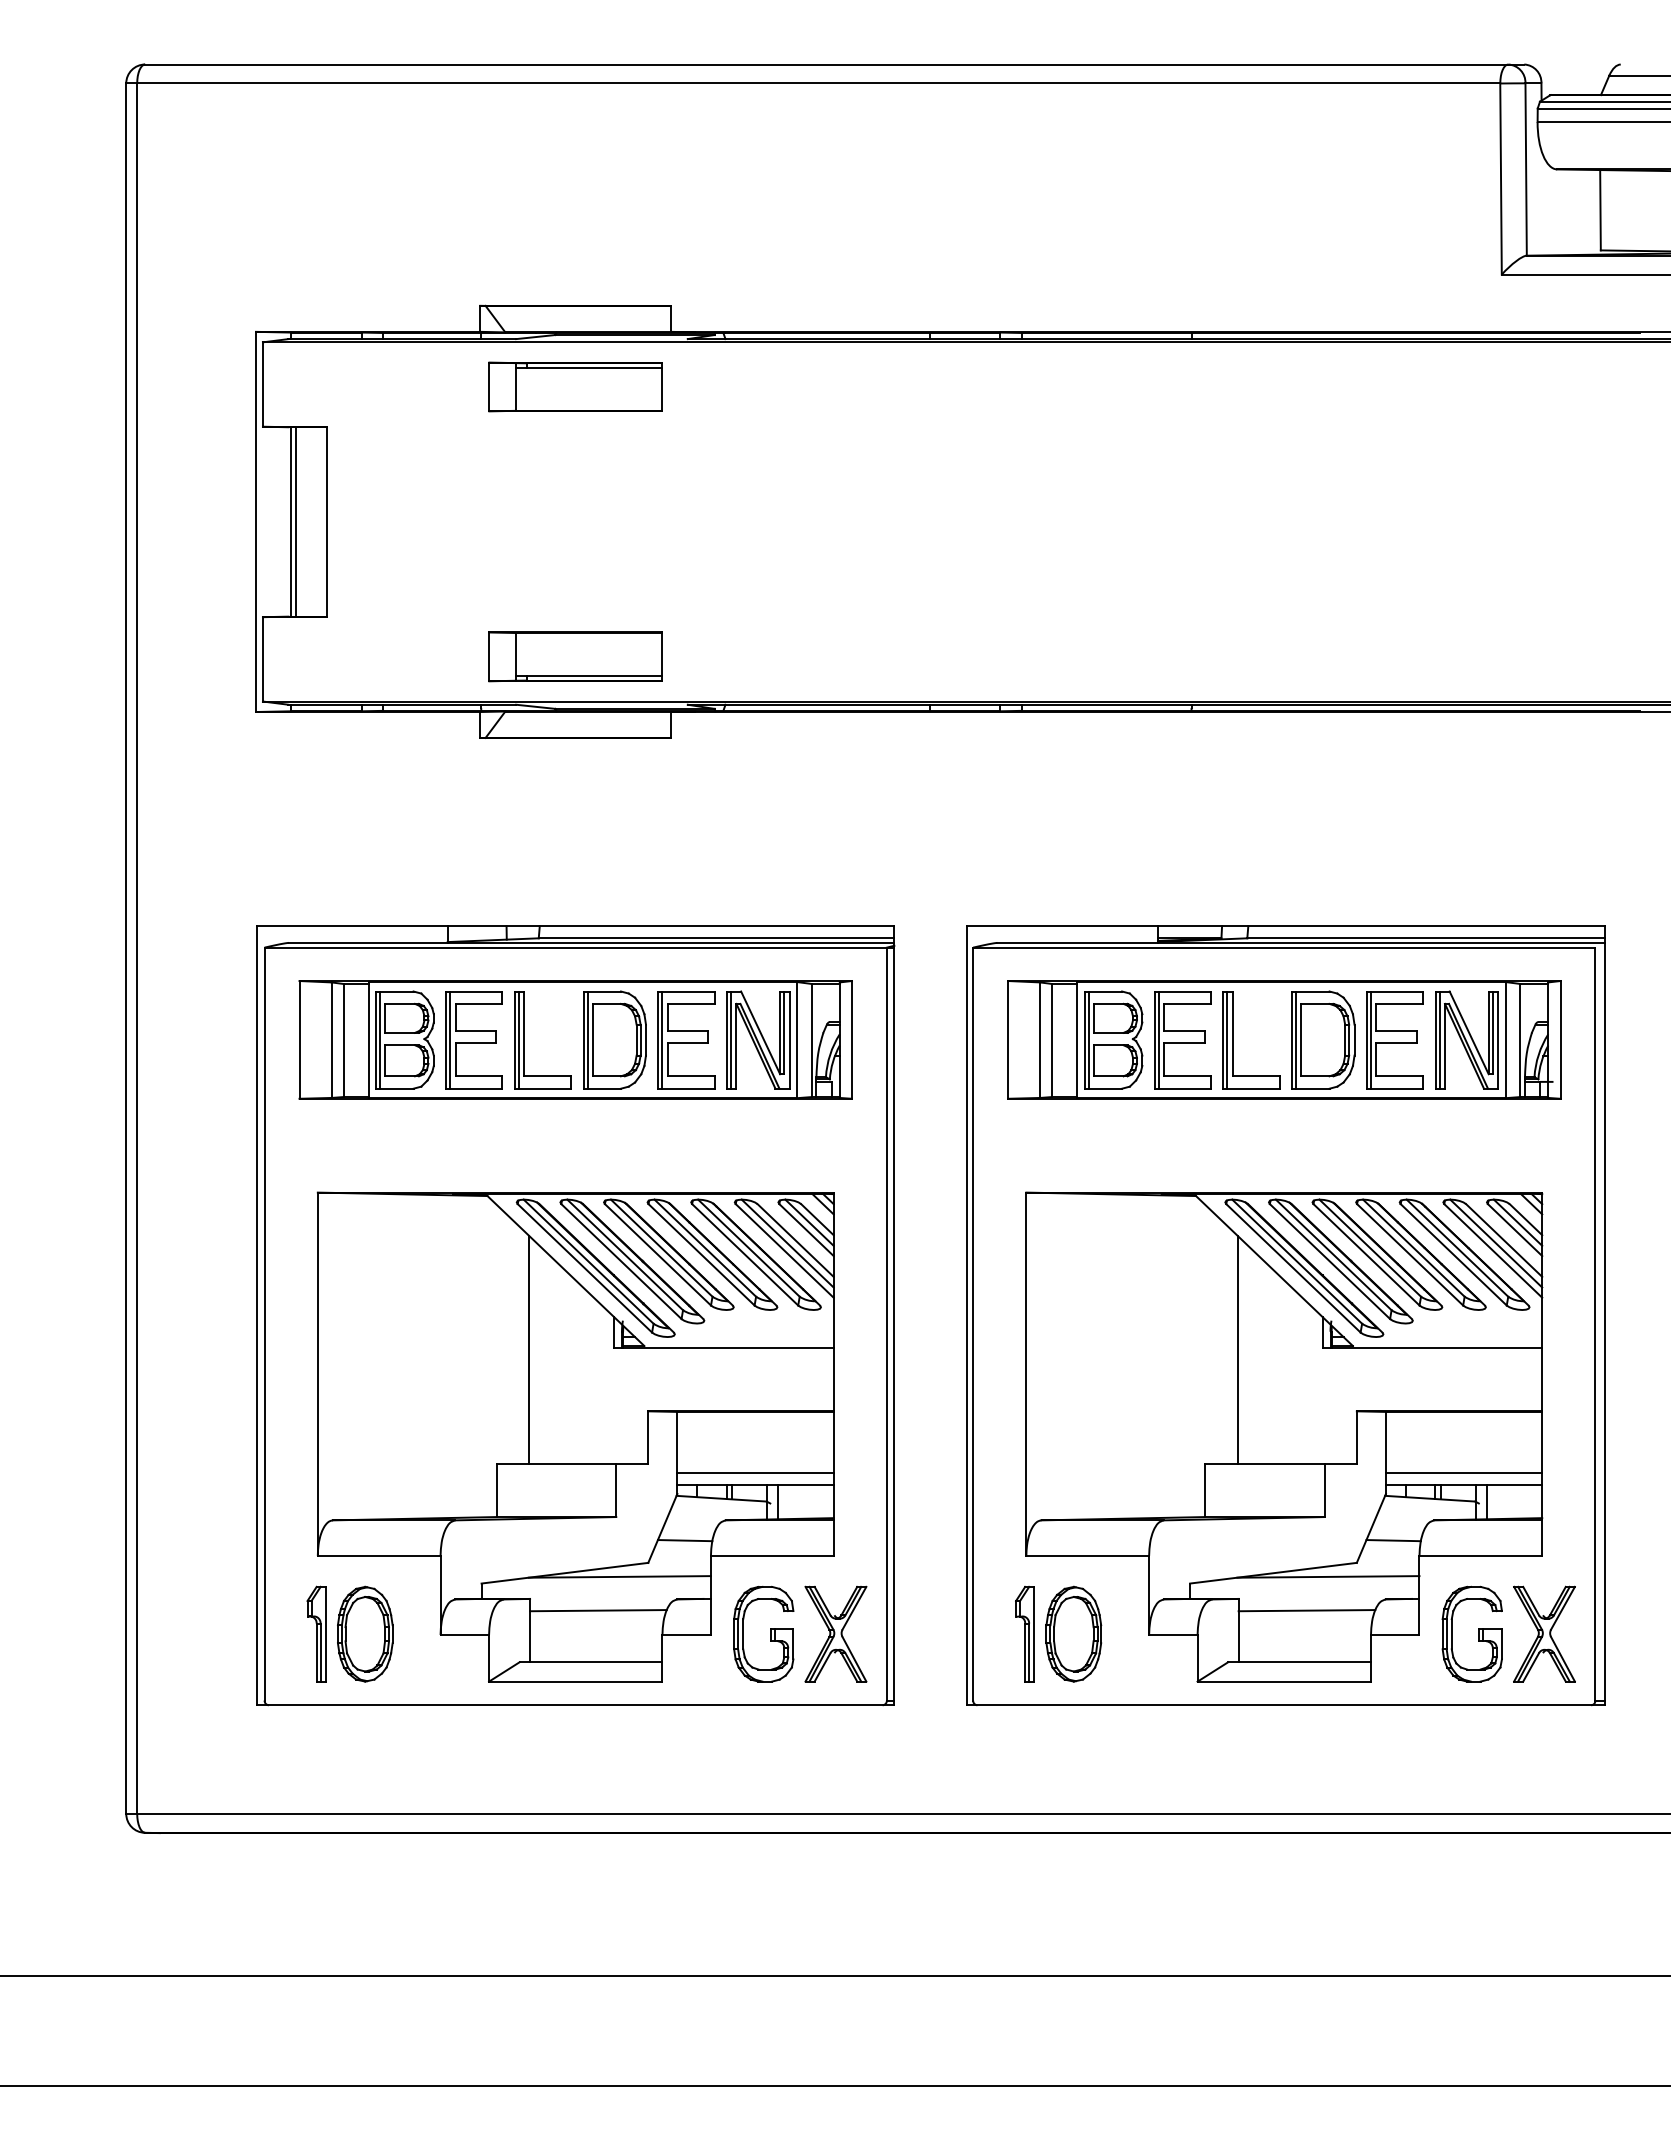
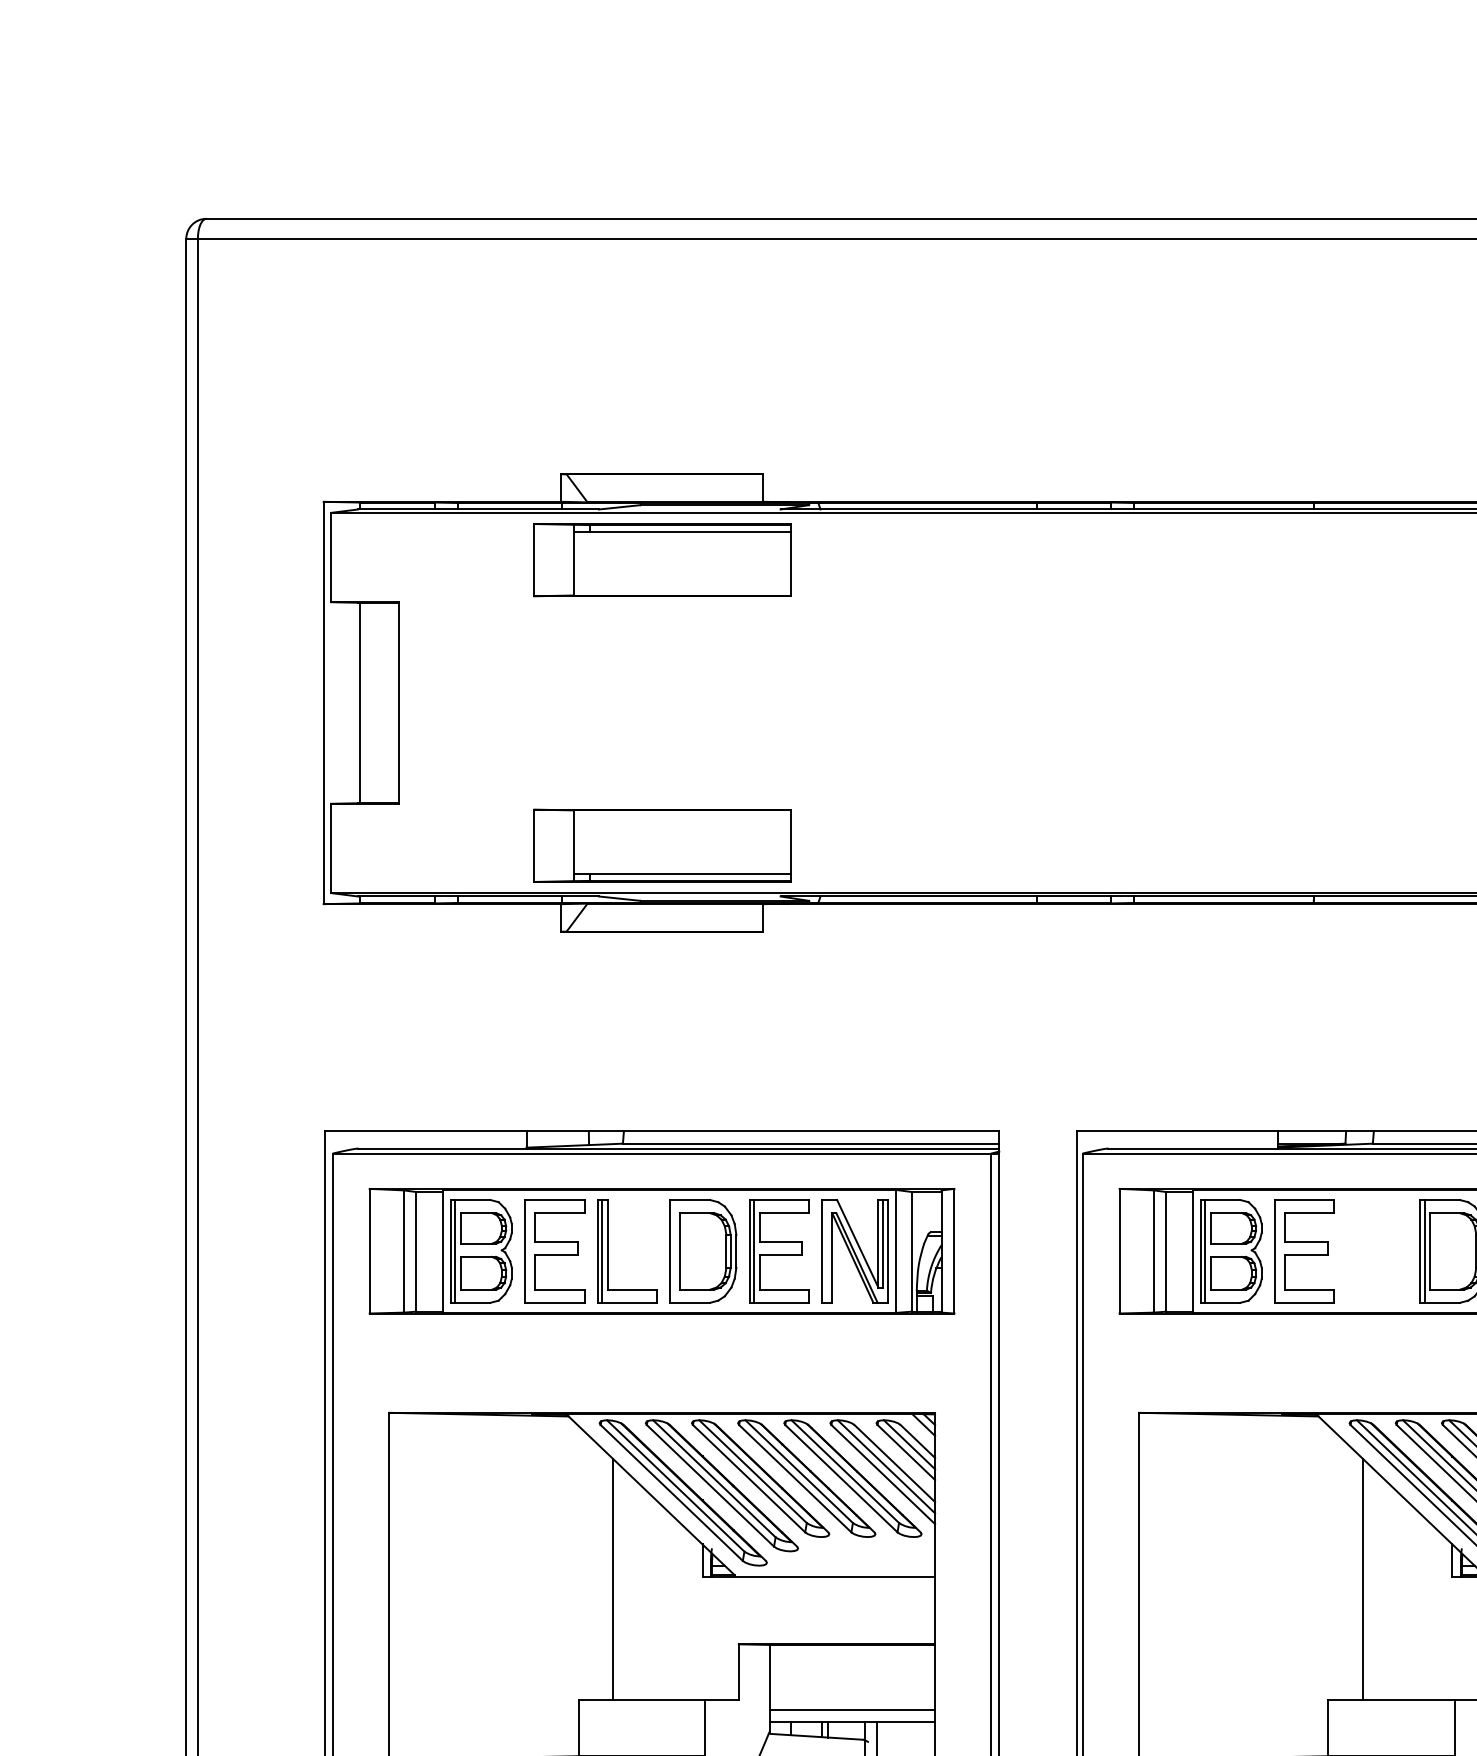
part: (575, 386) -> (661, 559), size x1.4
line: (295, 521) -> (365, 702), removed
part: (575, 656) -> (661, 845), size x1.4
line: (450, 1039) -> (529, 1250), removed
line: (587, 1039) -> (674, 1250), removed
line: (731, 1039) -> (826, 1250), removed
line: (1158, 1039) -> (1278, 1250), removed
part: (1233, 1040) -> (1358, 1251), removed

